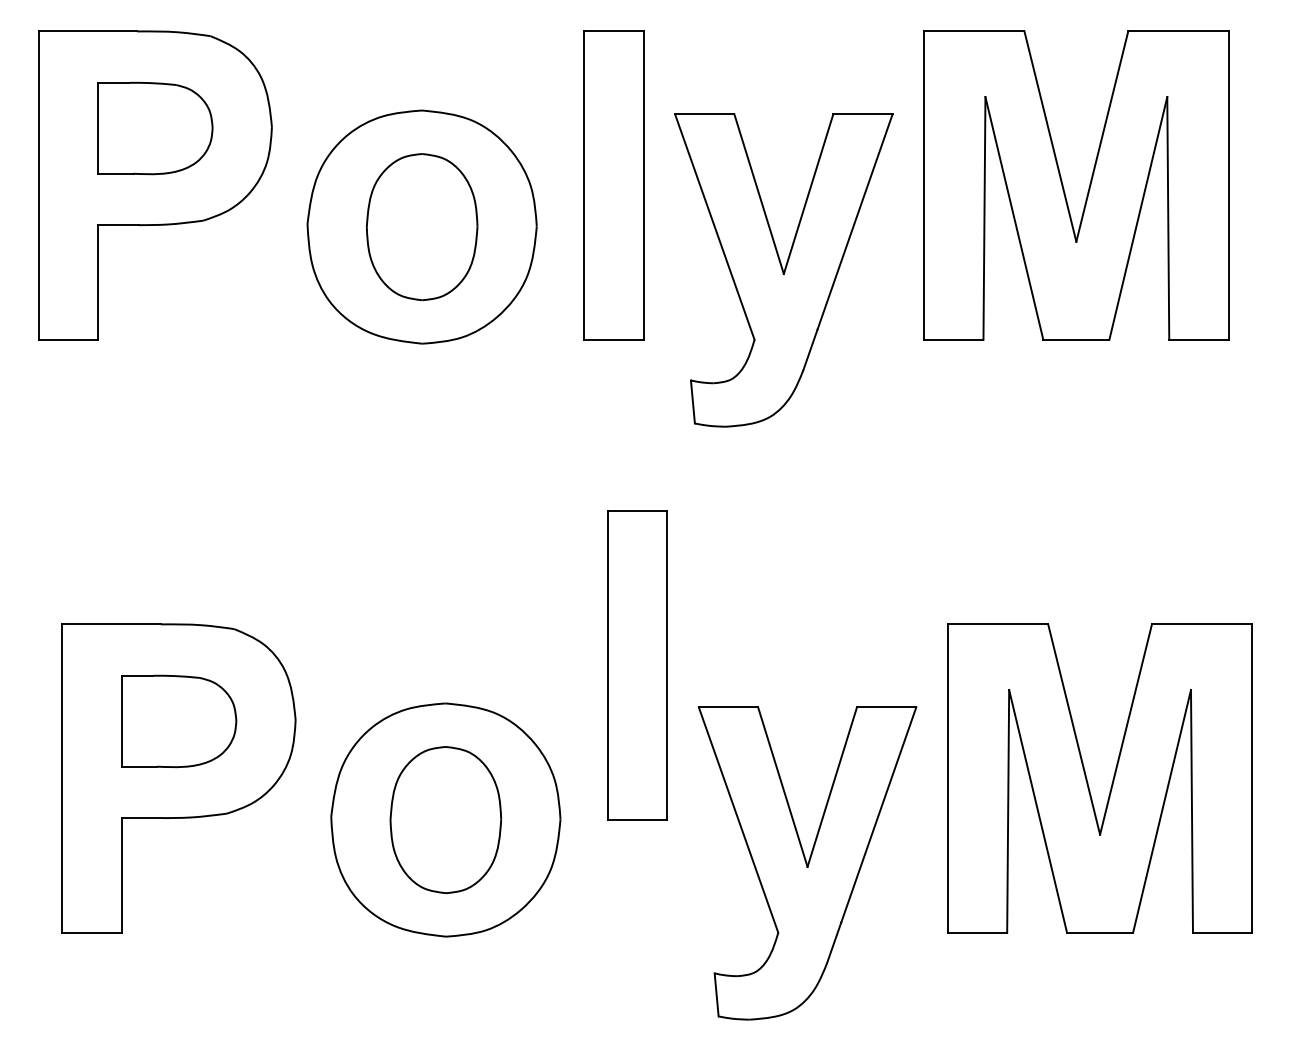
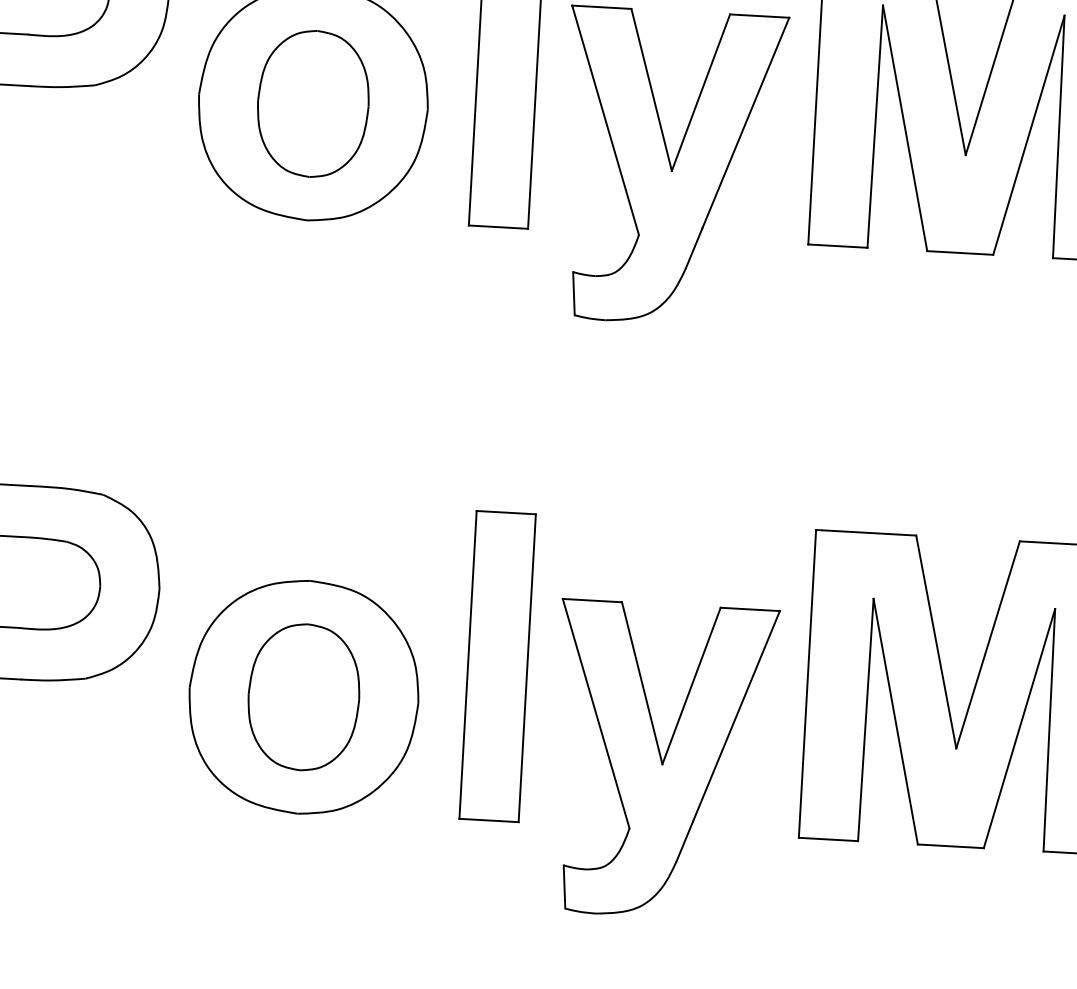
part: (637, 665) -> (497, 666), moved

